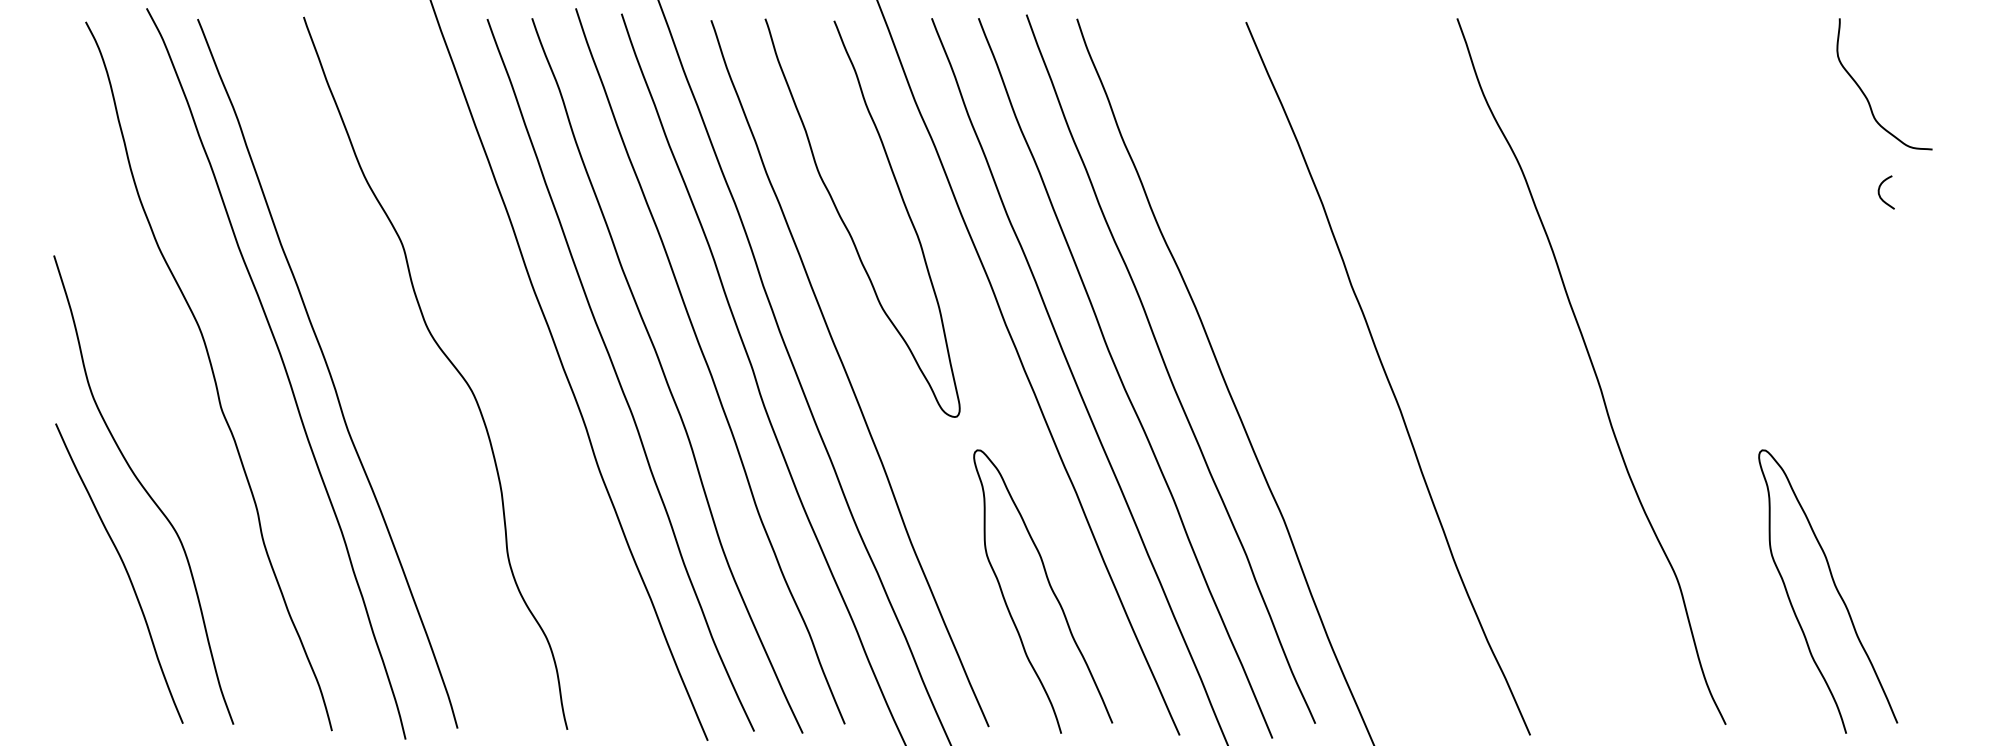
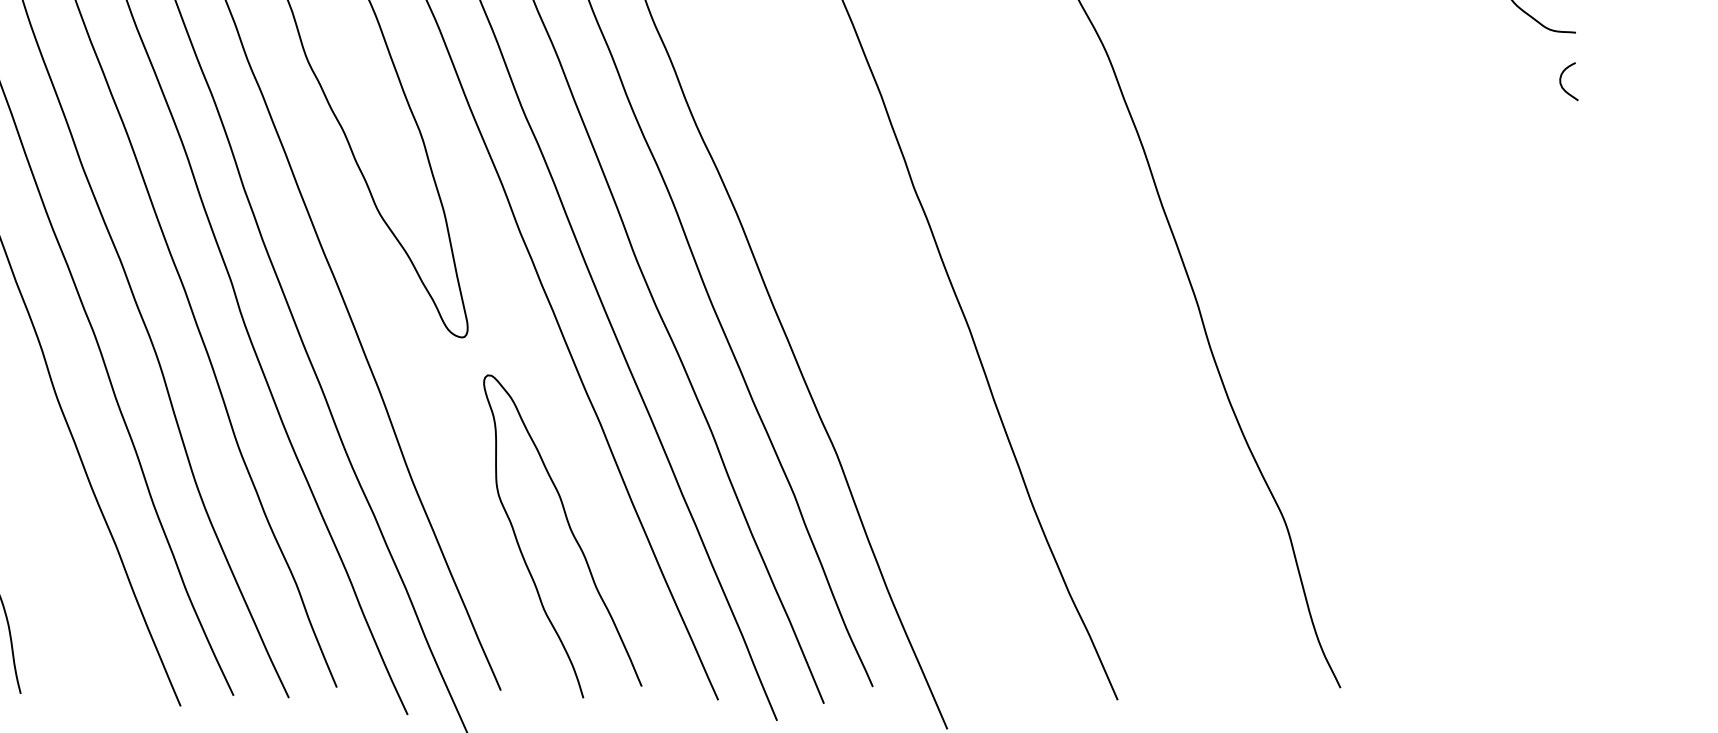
curve: (1880, 194) -> (1562, 83), moved
curve: (1835, 588) -> (1465, 532), removed

